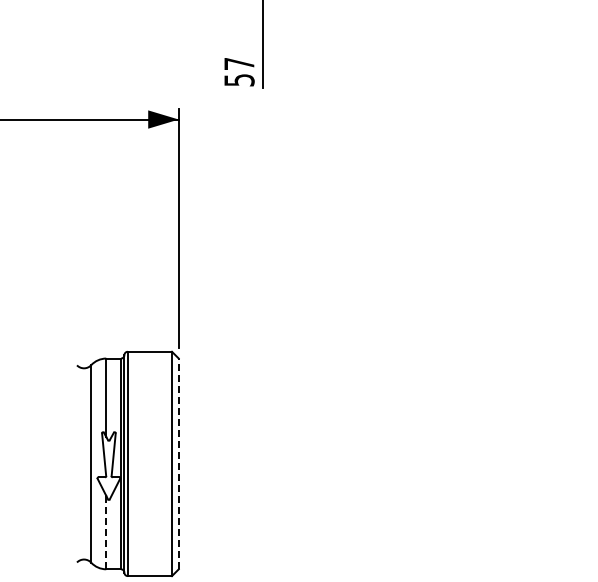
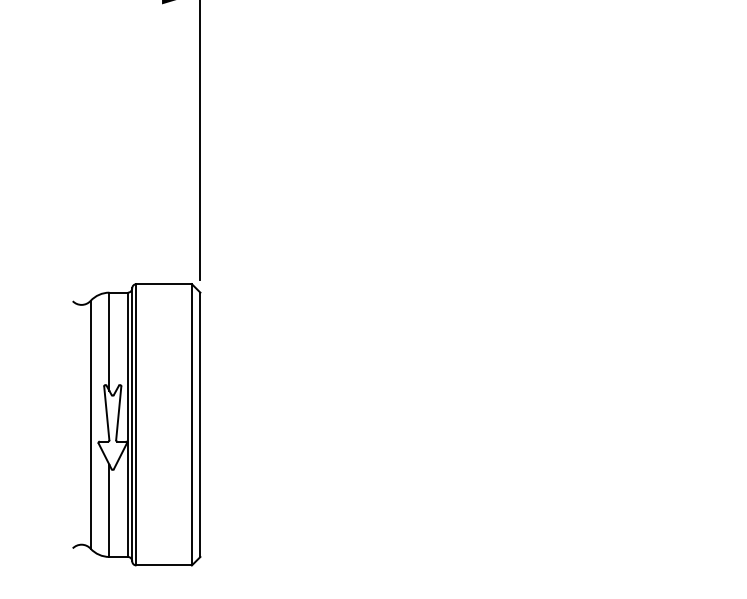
line: (178, 463) -> (200, 424), dashed -> solid
line: (106, 532) -> (109, 510), dashed -> solid

